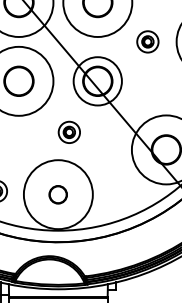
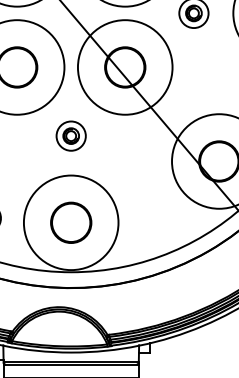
circle: (97, 80) -> (124, 66), size x1.43
part: (68, 131) -> (70, 134), moved
circle: (57, 194) -> (70, 222), size x1.67

